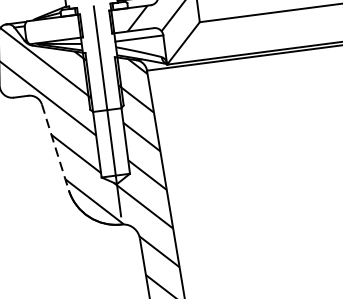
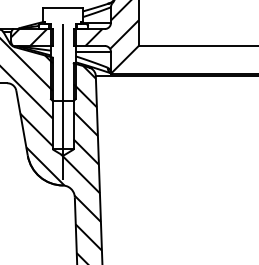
hatch: (50, 29) -> (29, 37), added
line: (56, 148) -> (22, 124), dashed -> solid

